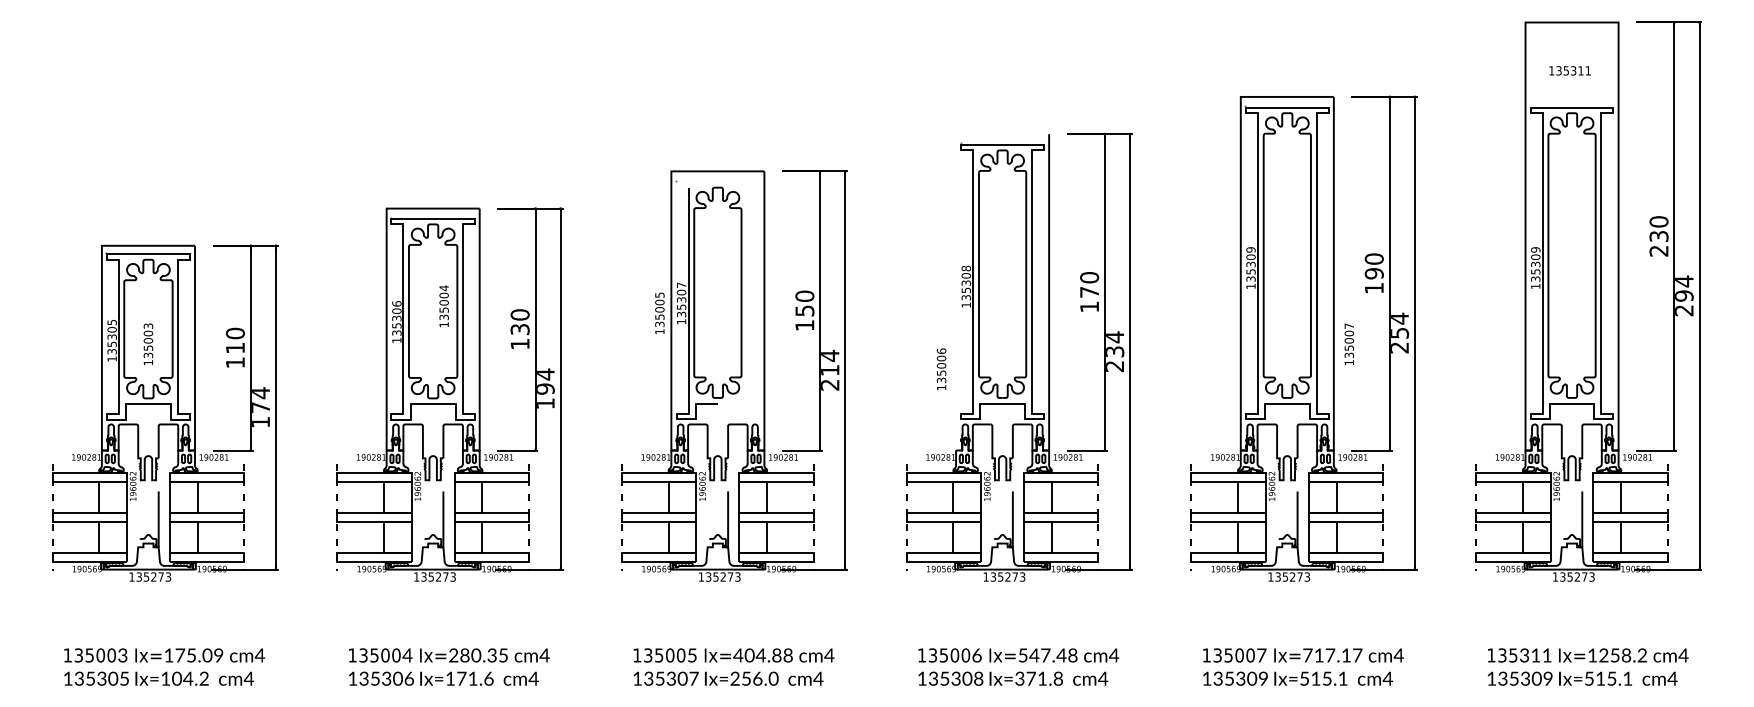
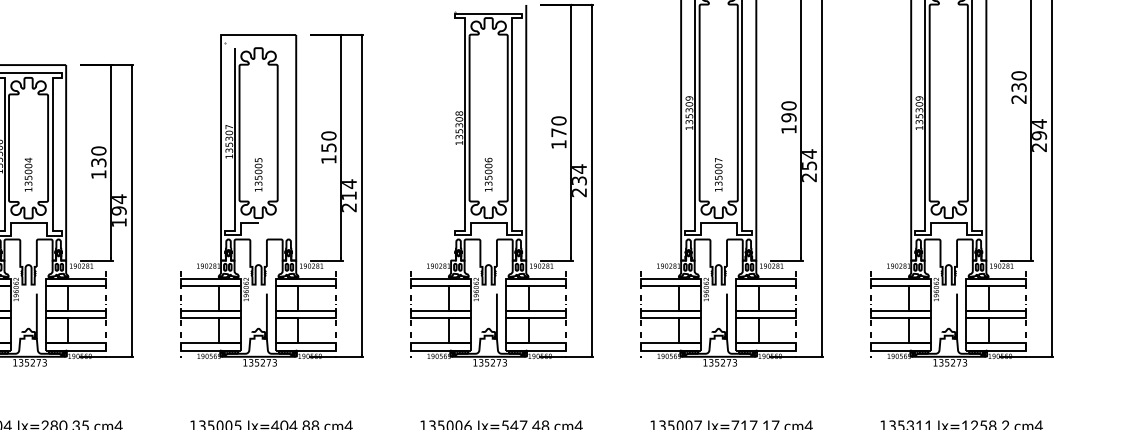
text: (443, 306) -> (28, 174), moved
text: (659, 313) -> (258, 174), moved
text: (1349, 344) -> (718, 174), moved
text: (941, 368) -> (488, 174), moved

